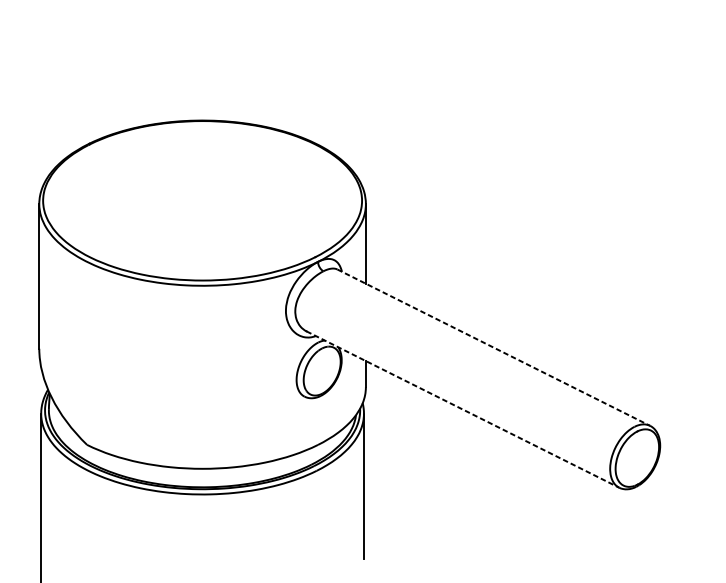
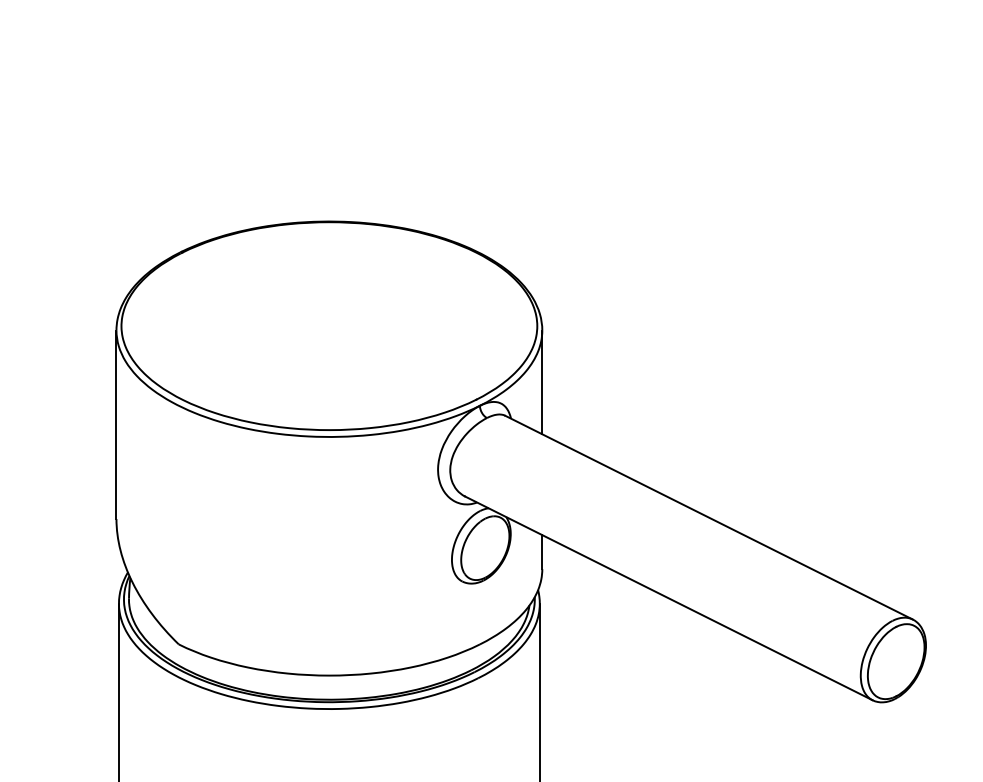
line: (494, 347) -> (709, 517), dashed -> solid
line: (462, 409) -> (668, 598), dashed -> solid

